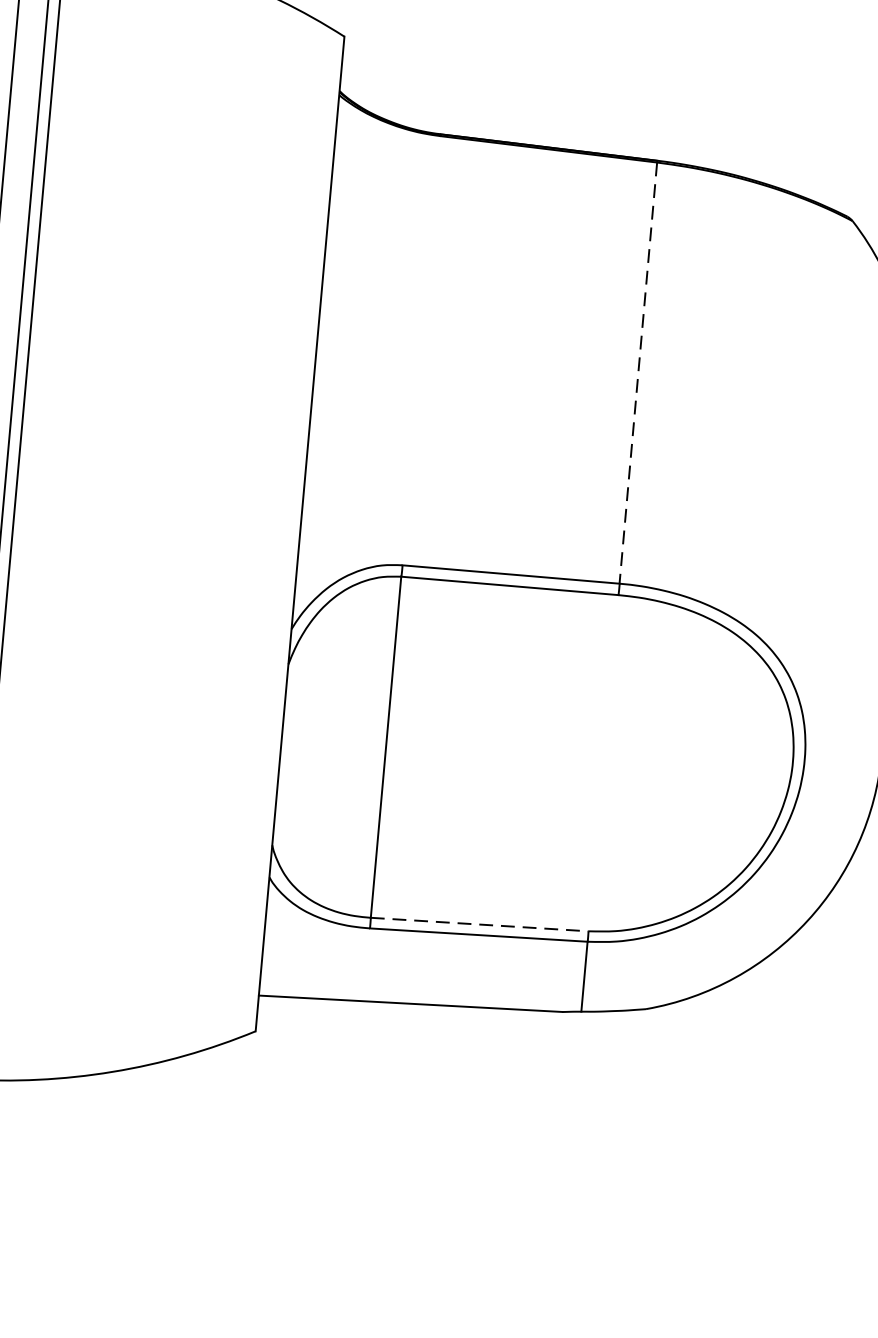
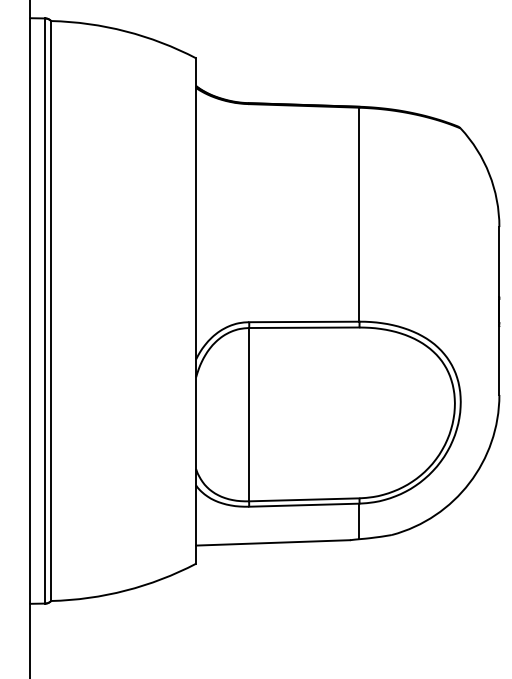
line: (638, 374) -> (359, 215), dashed -> solid
line: (480, 923) -> (304, 499), dashed -> solid

